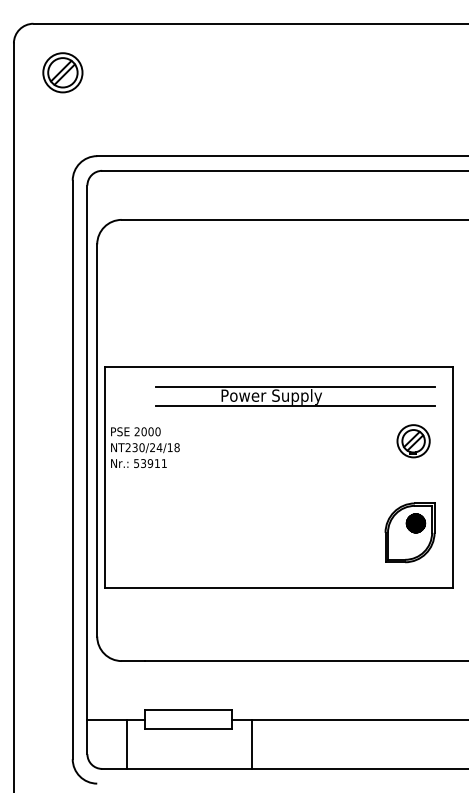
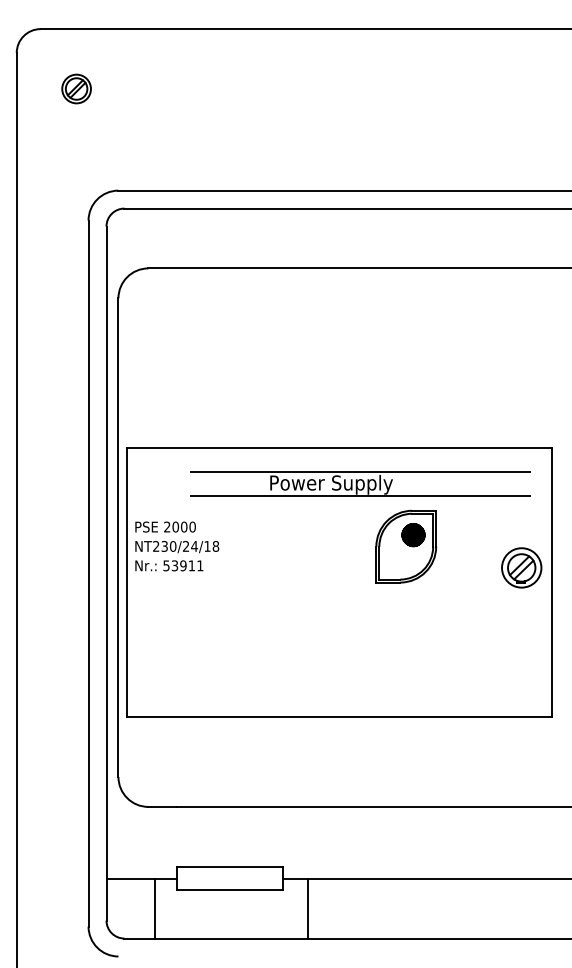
part: (62, 72) -> (76, 88), size x0.6
part: (413, 441) -> (521, 568), moved
part: (409, 532) -> (405, 546), moved

